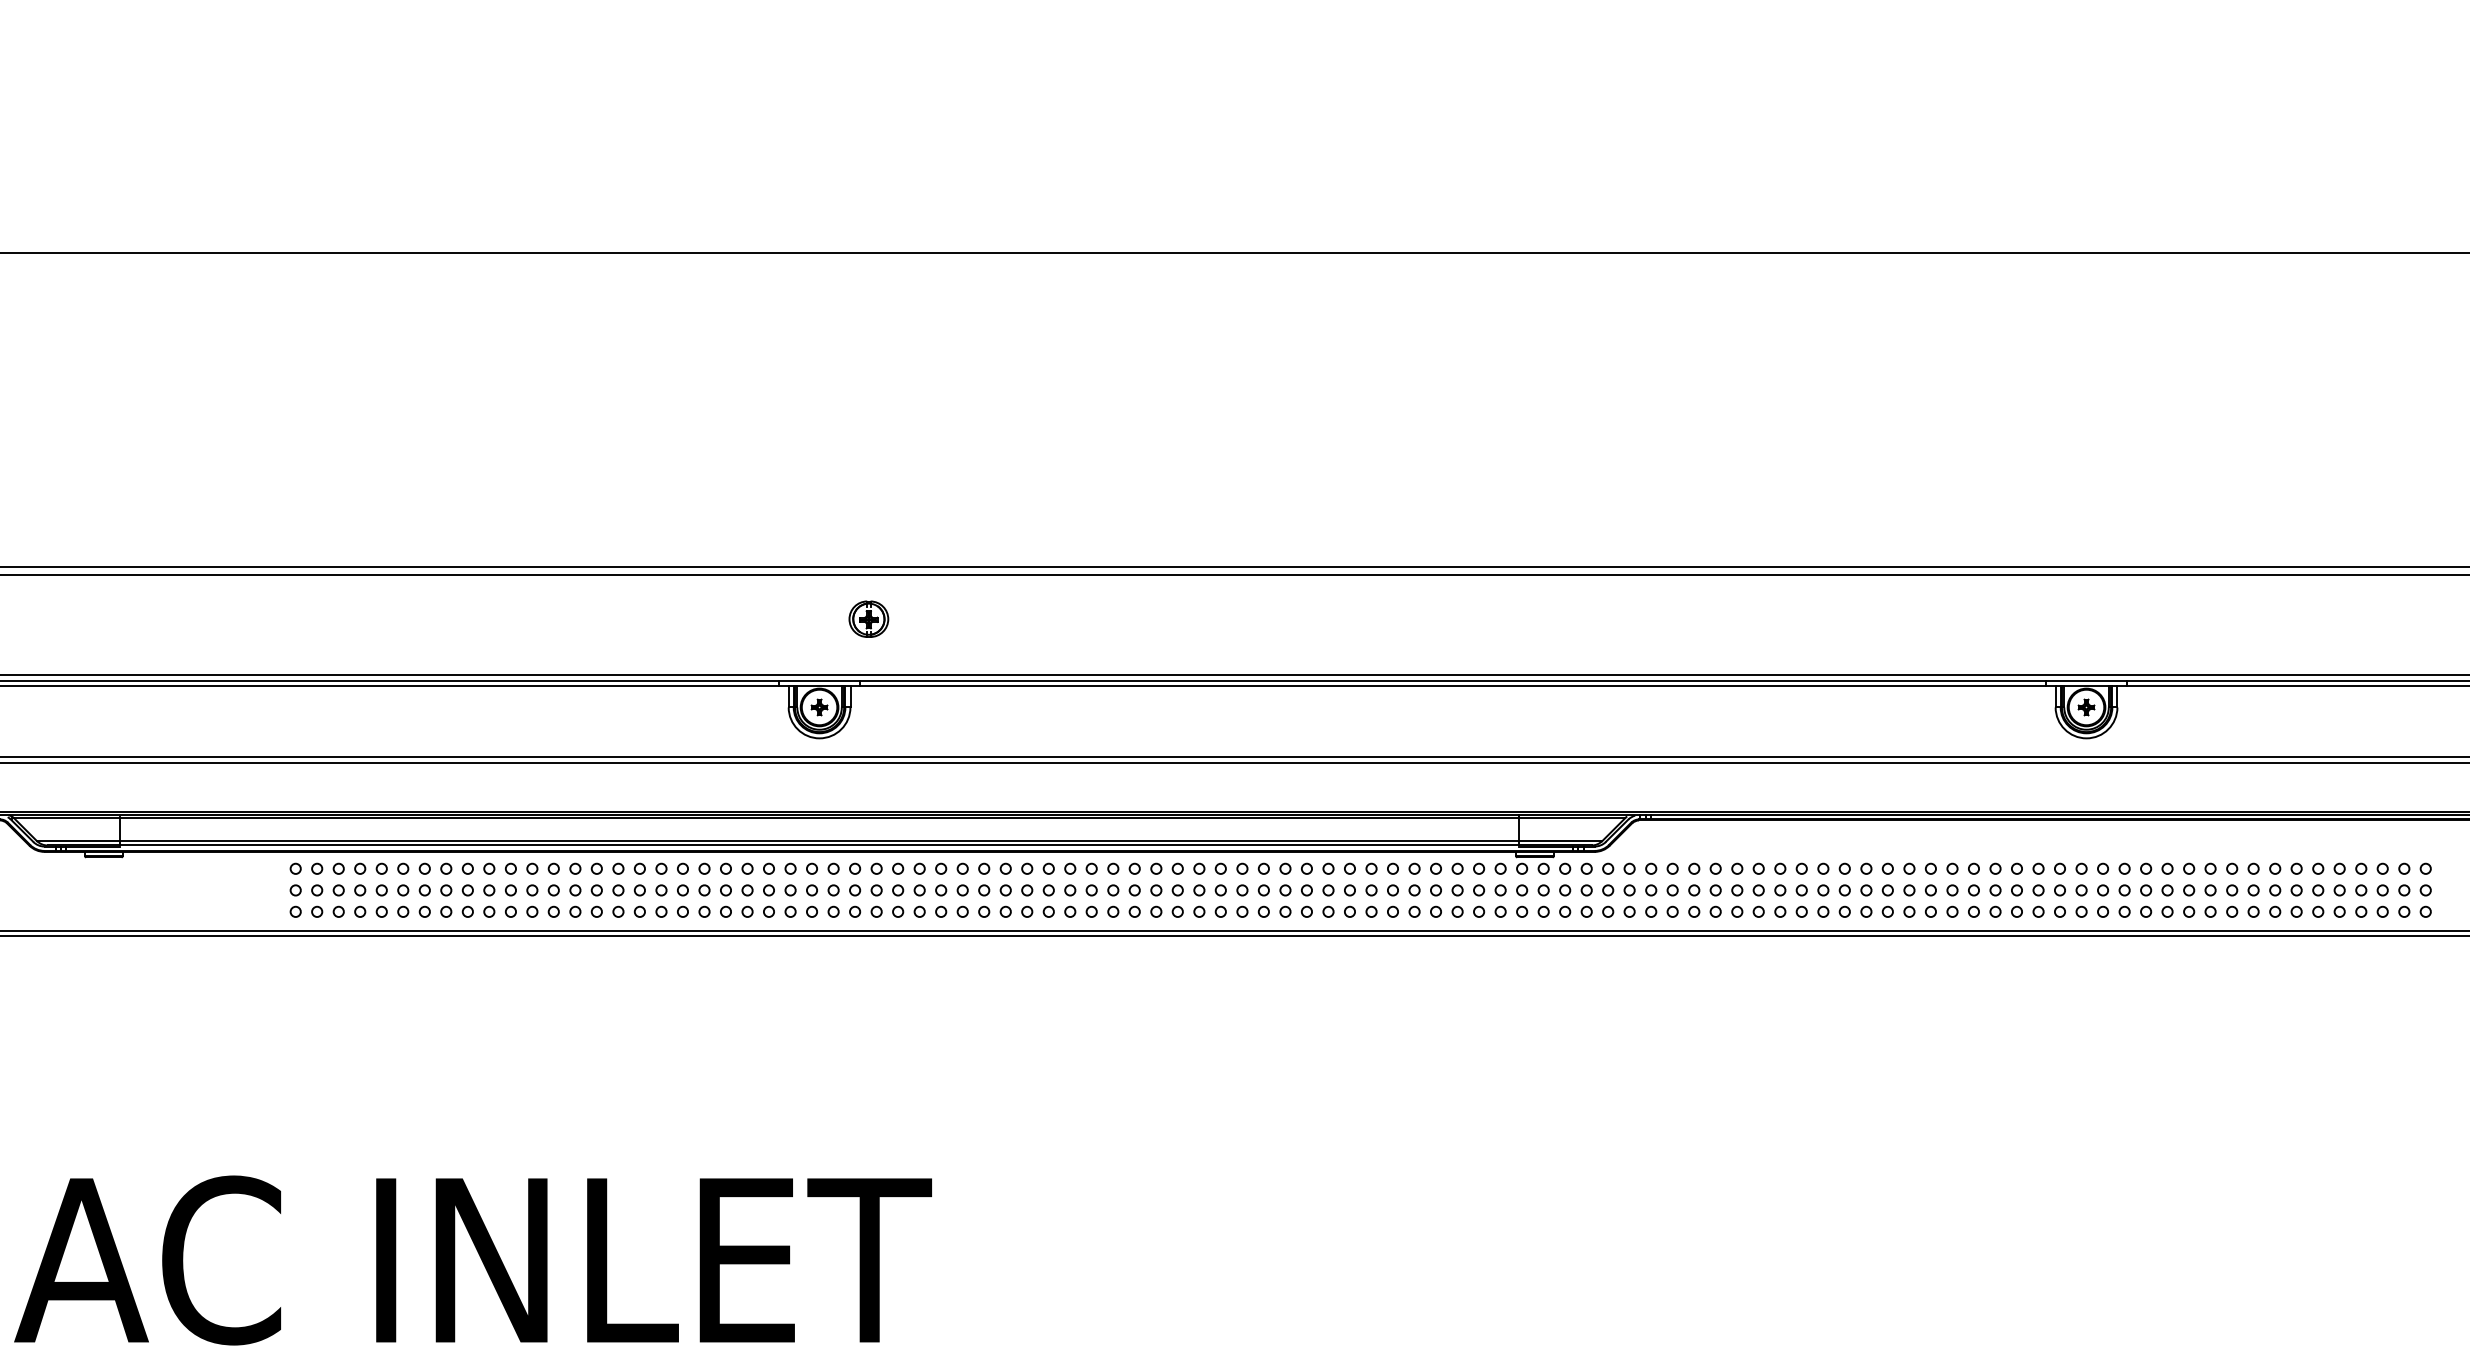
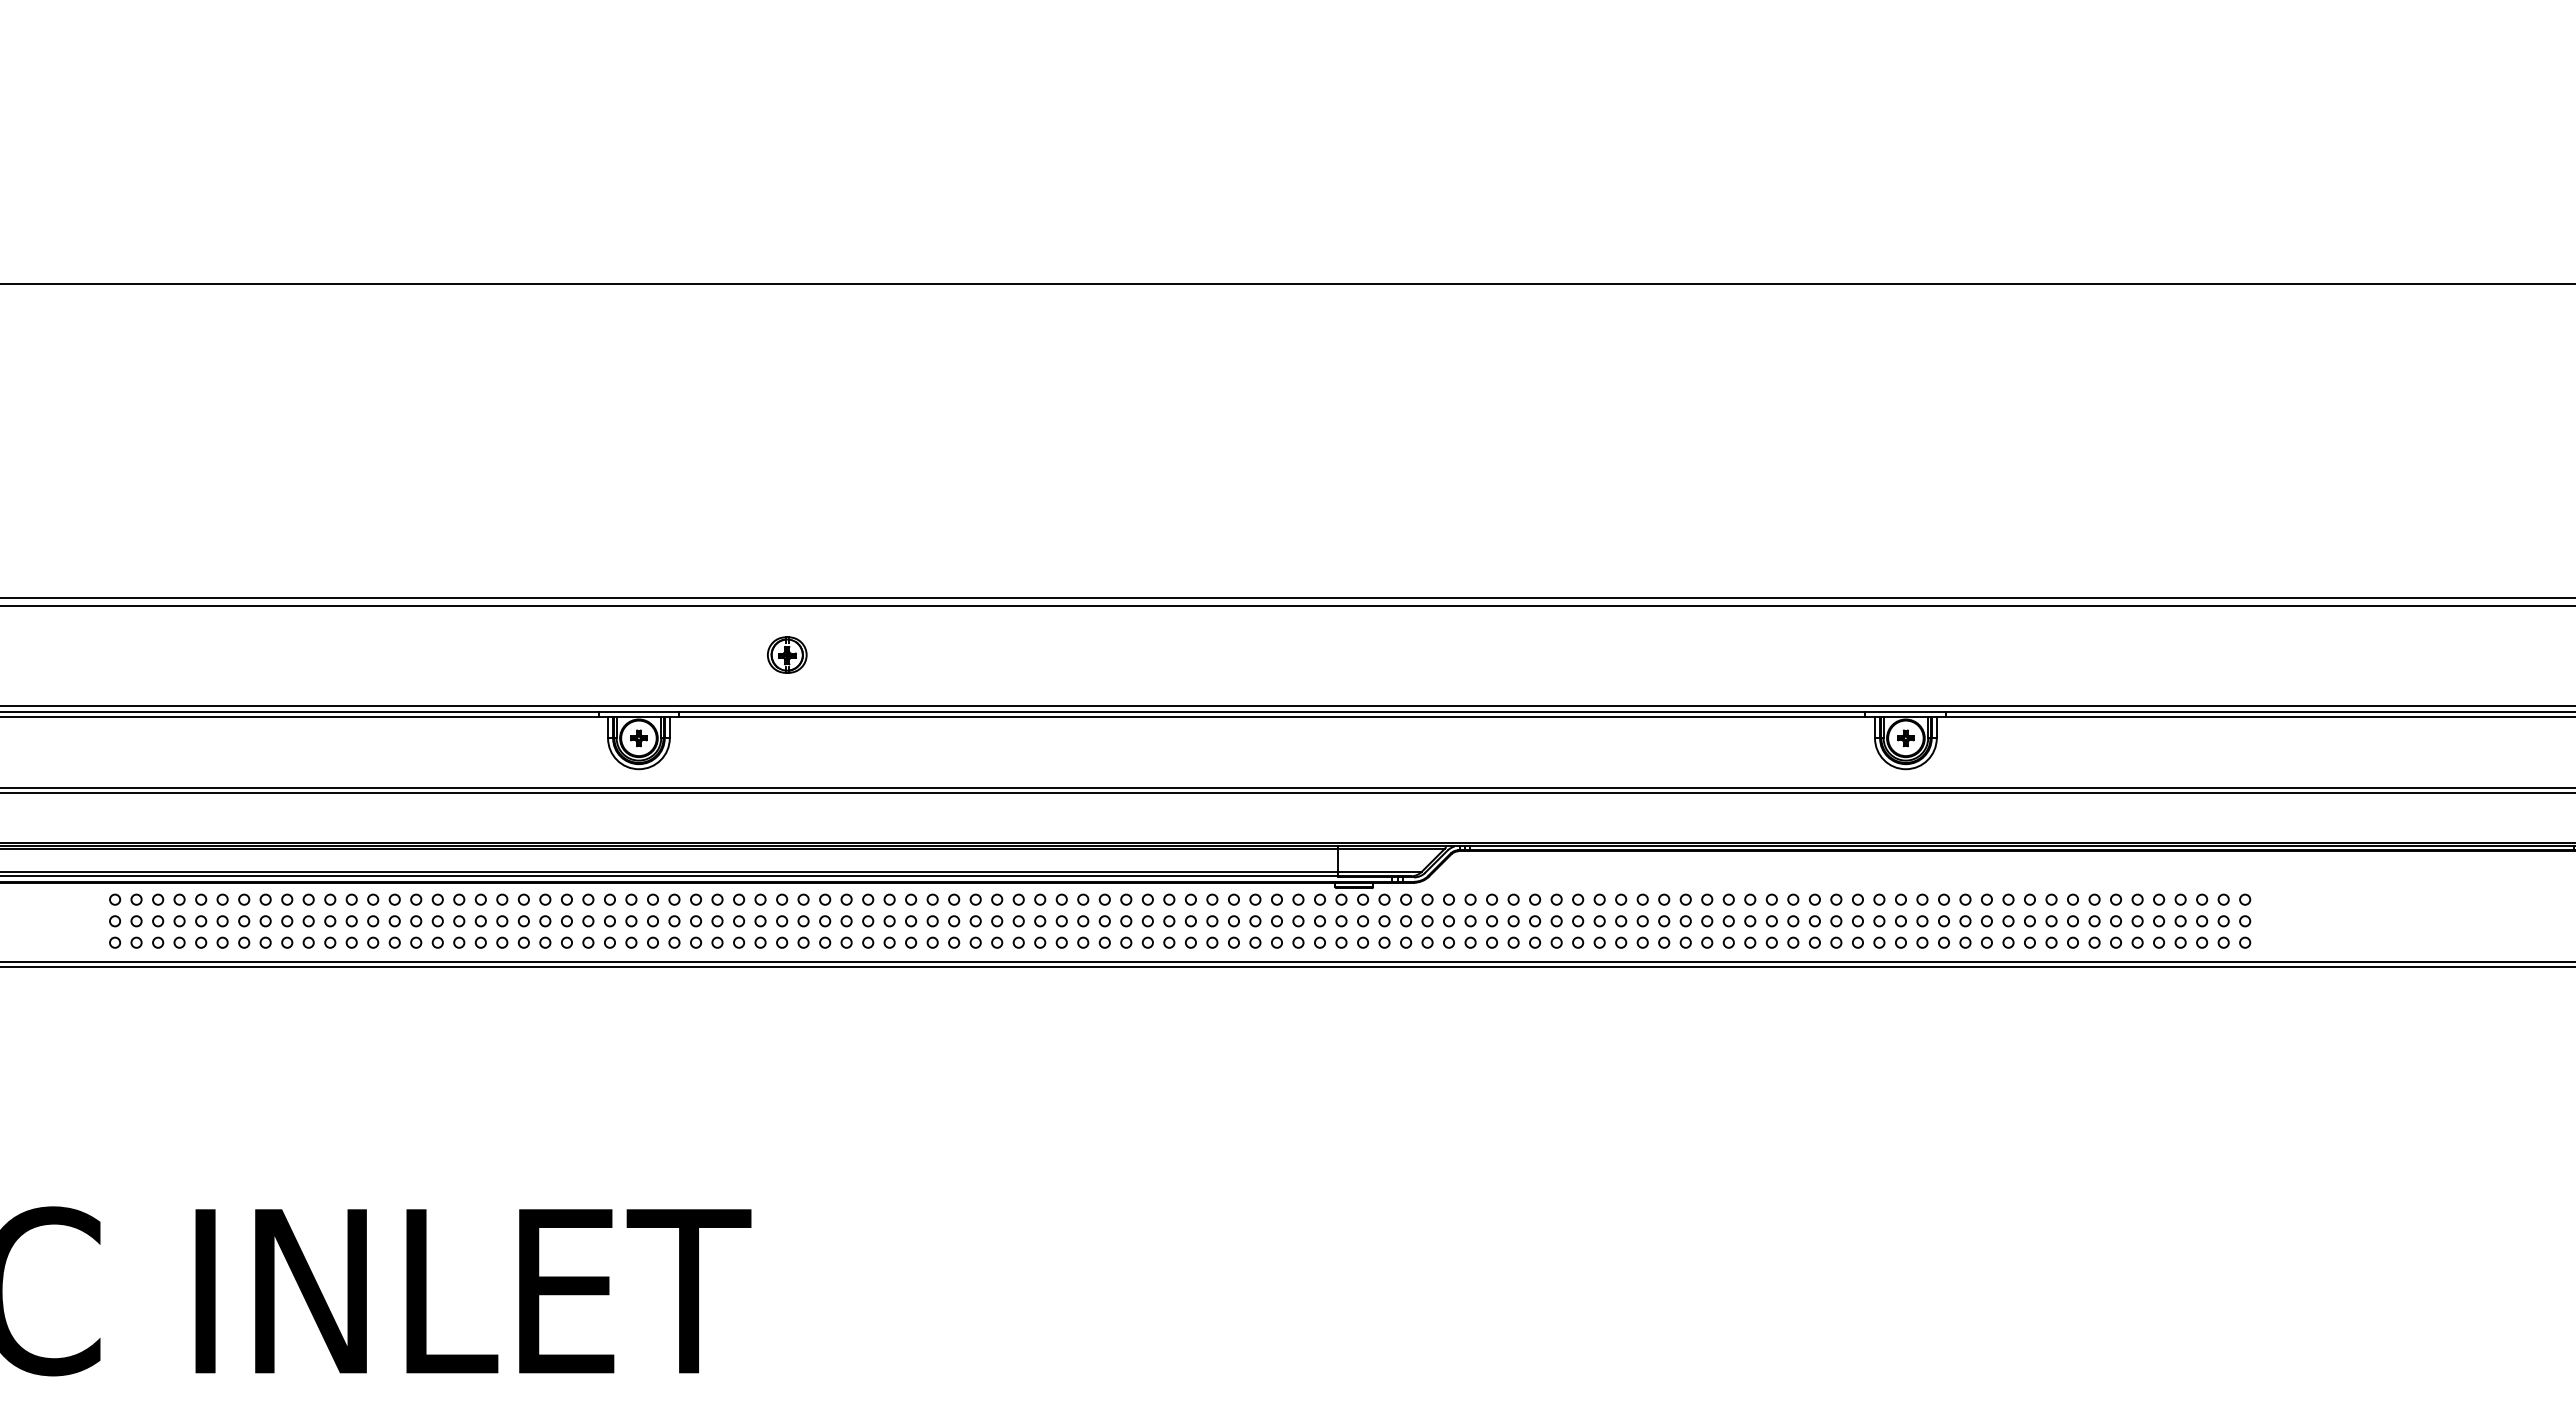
part: (869, 618) -> (787, 654), moved

